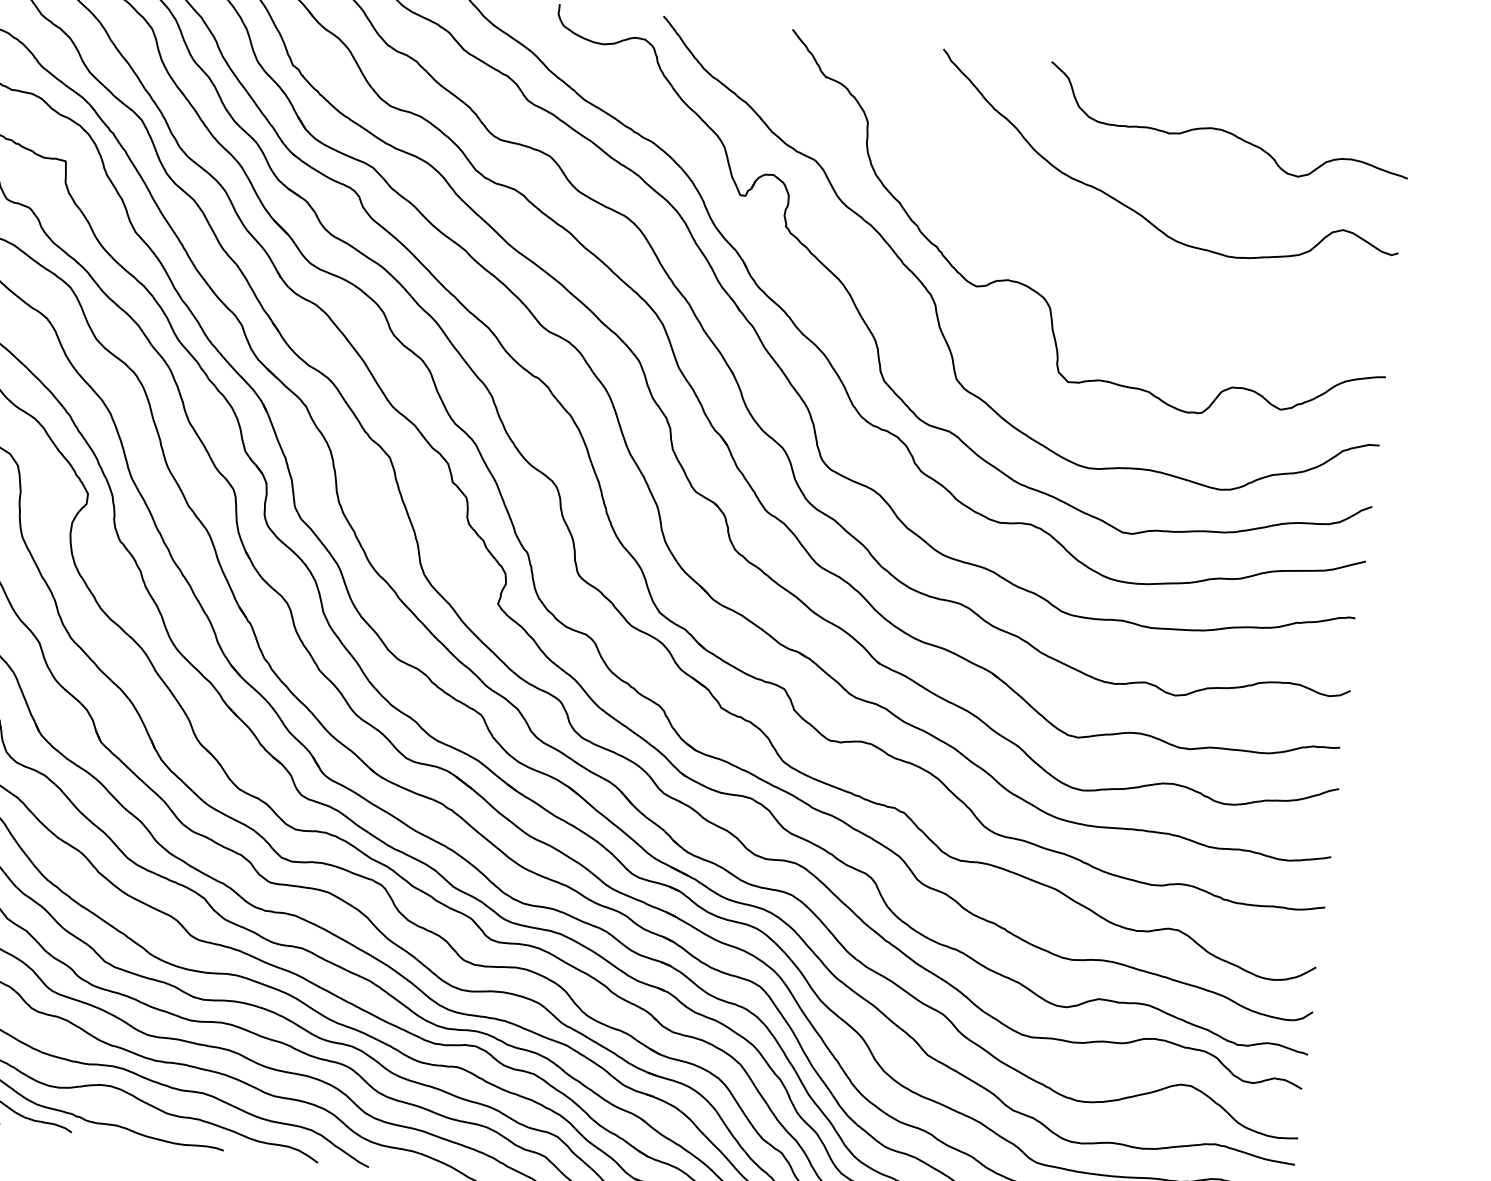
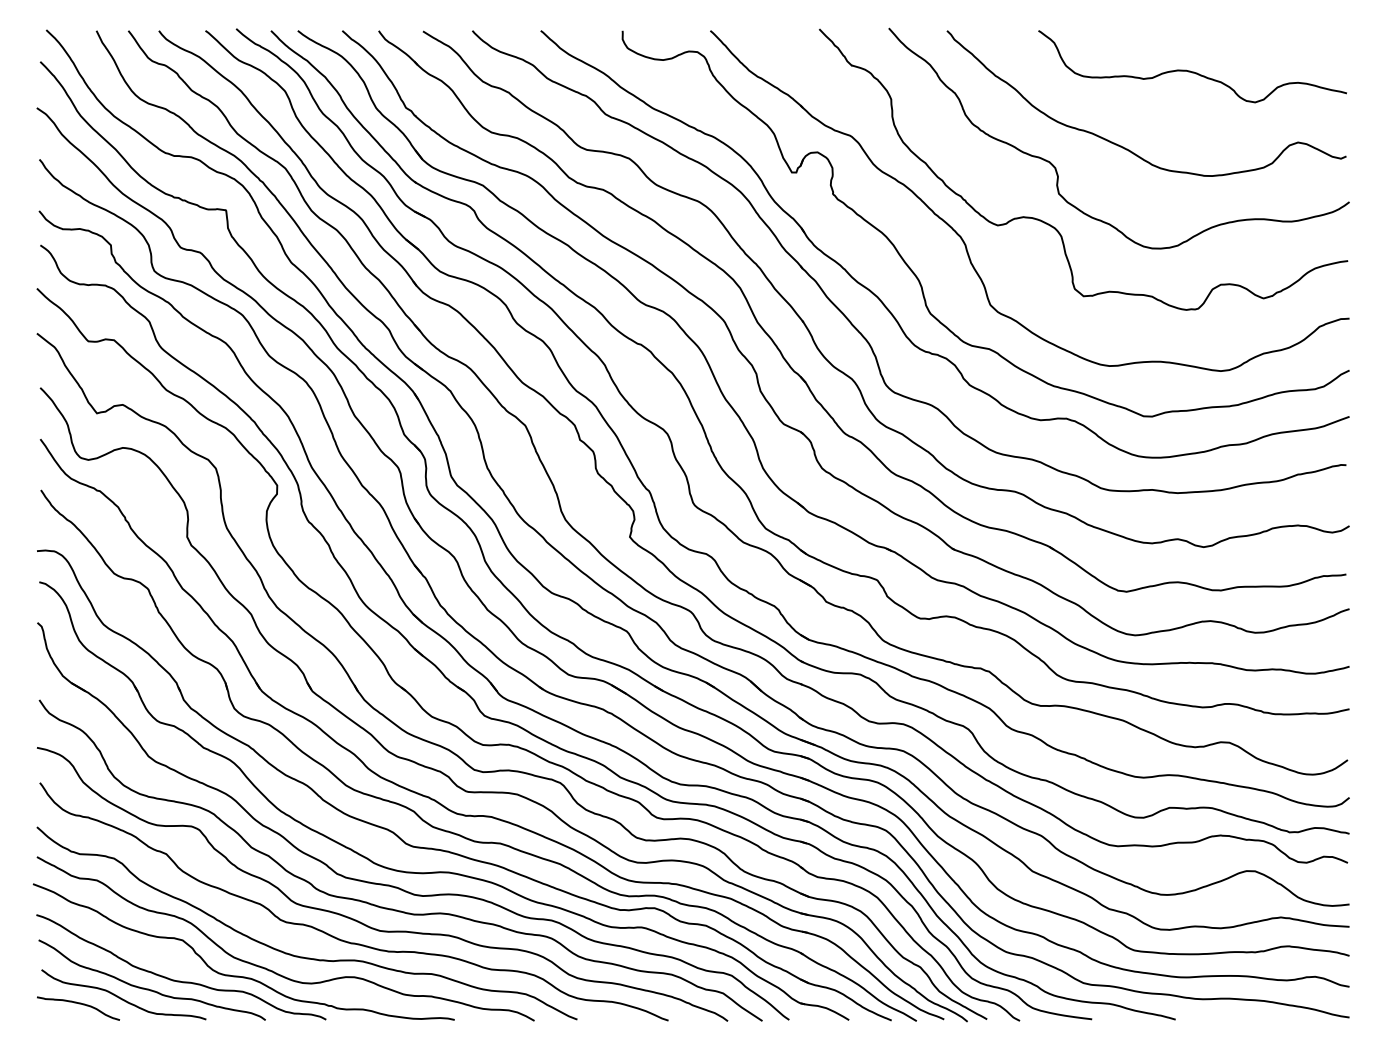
curve: (1053, 227) -> (1056, 168), added

